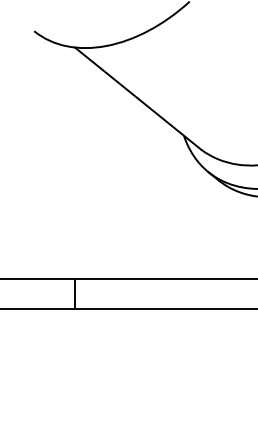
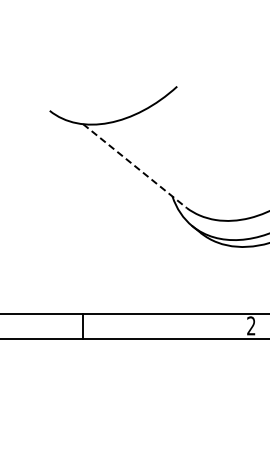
line: (137, 99) -> (134, 166), solid -> dashed

